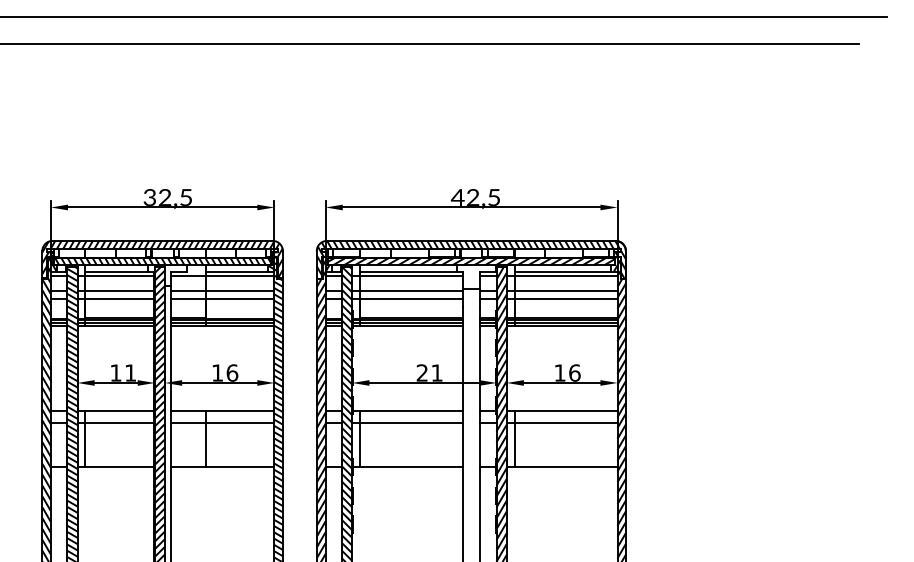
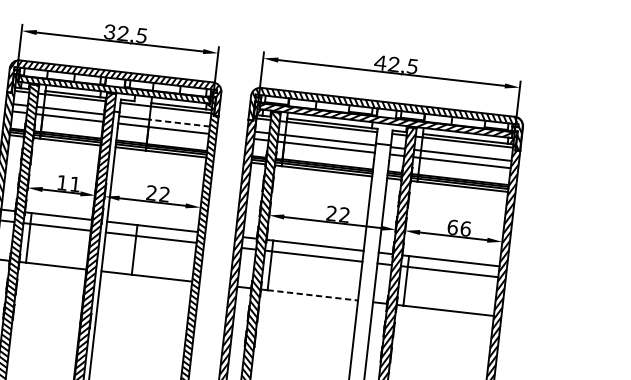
line: (239, 290) -> (179, 122), solid -> dashed
text: (225, 372) -> (158, 193), 16 -> 22
text: (436, 372) -> (344, 214), 21 -> 22
text: (559, 372) -> (452, 226), 16 -> 66
line: (412, 467) -> (313, 295), solid -> dashed

